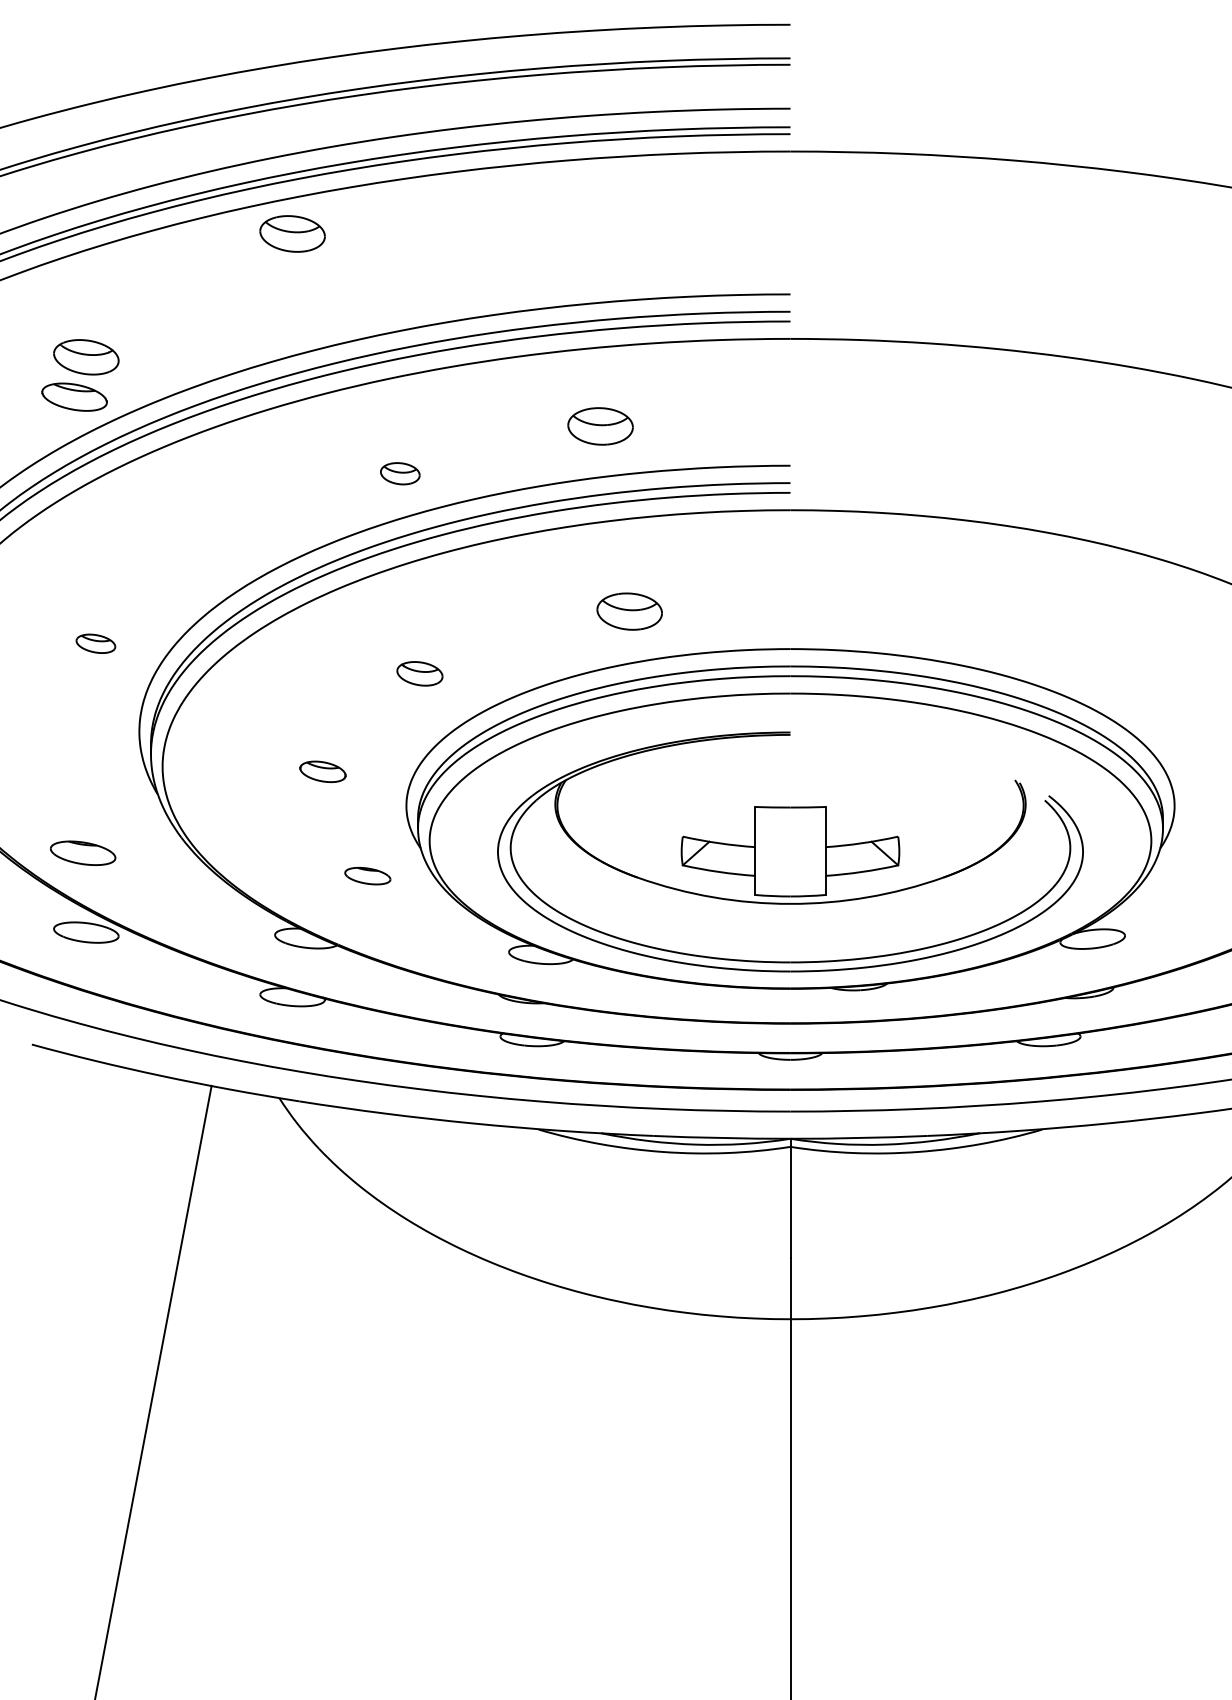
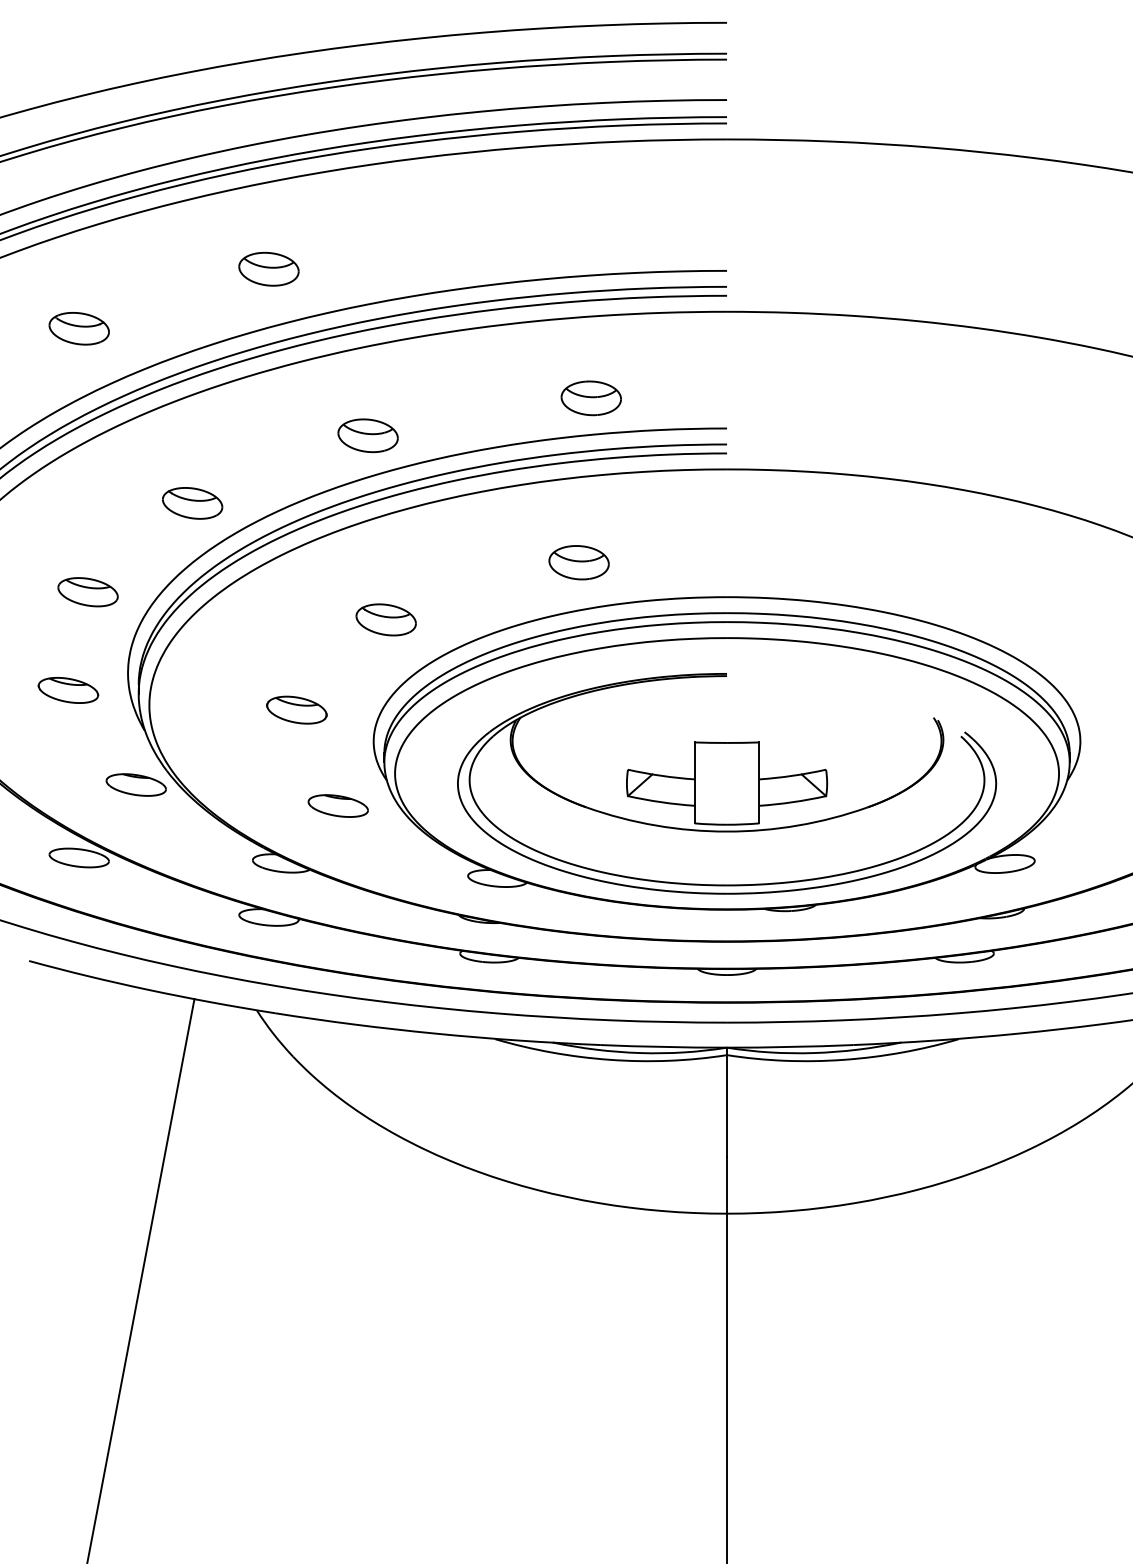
part: (292, 233) -> (268, 268), moved
part: (74, 397) -> (68, 690), moved
part: (599, 426) -> (590, 398), moved
part: (399, 473) -> (367, 435), size x1.67
part: (209, 547) -> (192, 503), added
part: (95, 644) -> (87, 592), size x1.67
part: (419, 673) -> (385, 619), size x1.43
part: (322, 771) -> (296, 709), size x1.43
part: (82, 852) -> (135, 784), moved
part: (367, 875) -> (337, 805), size x1.43

